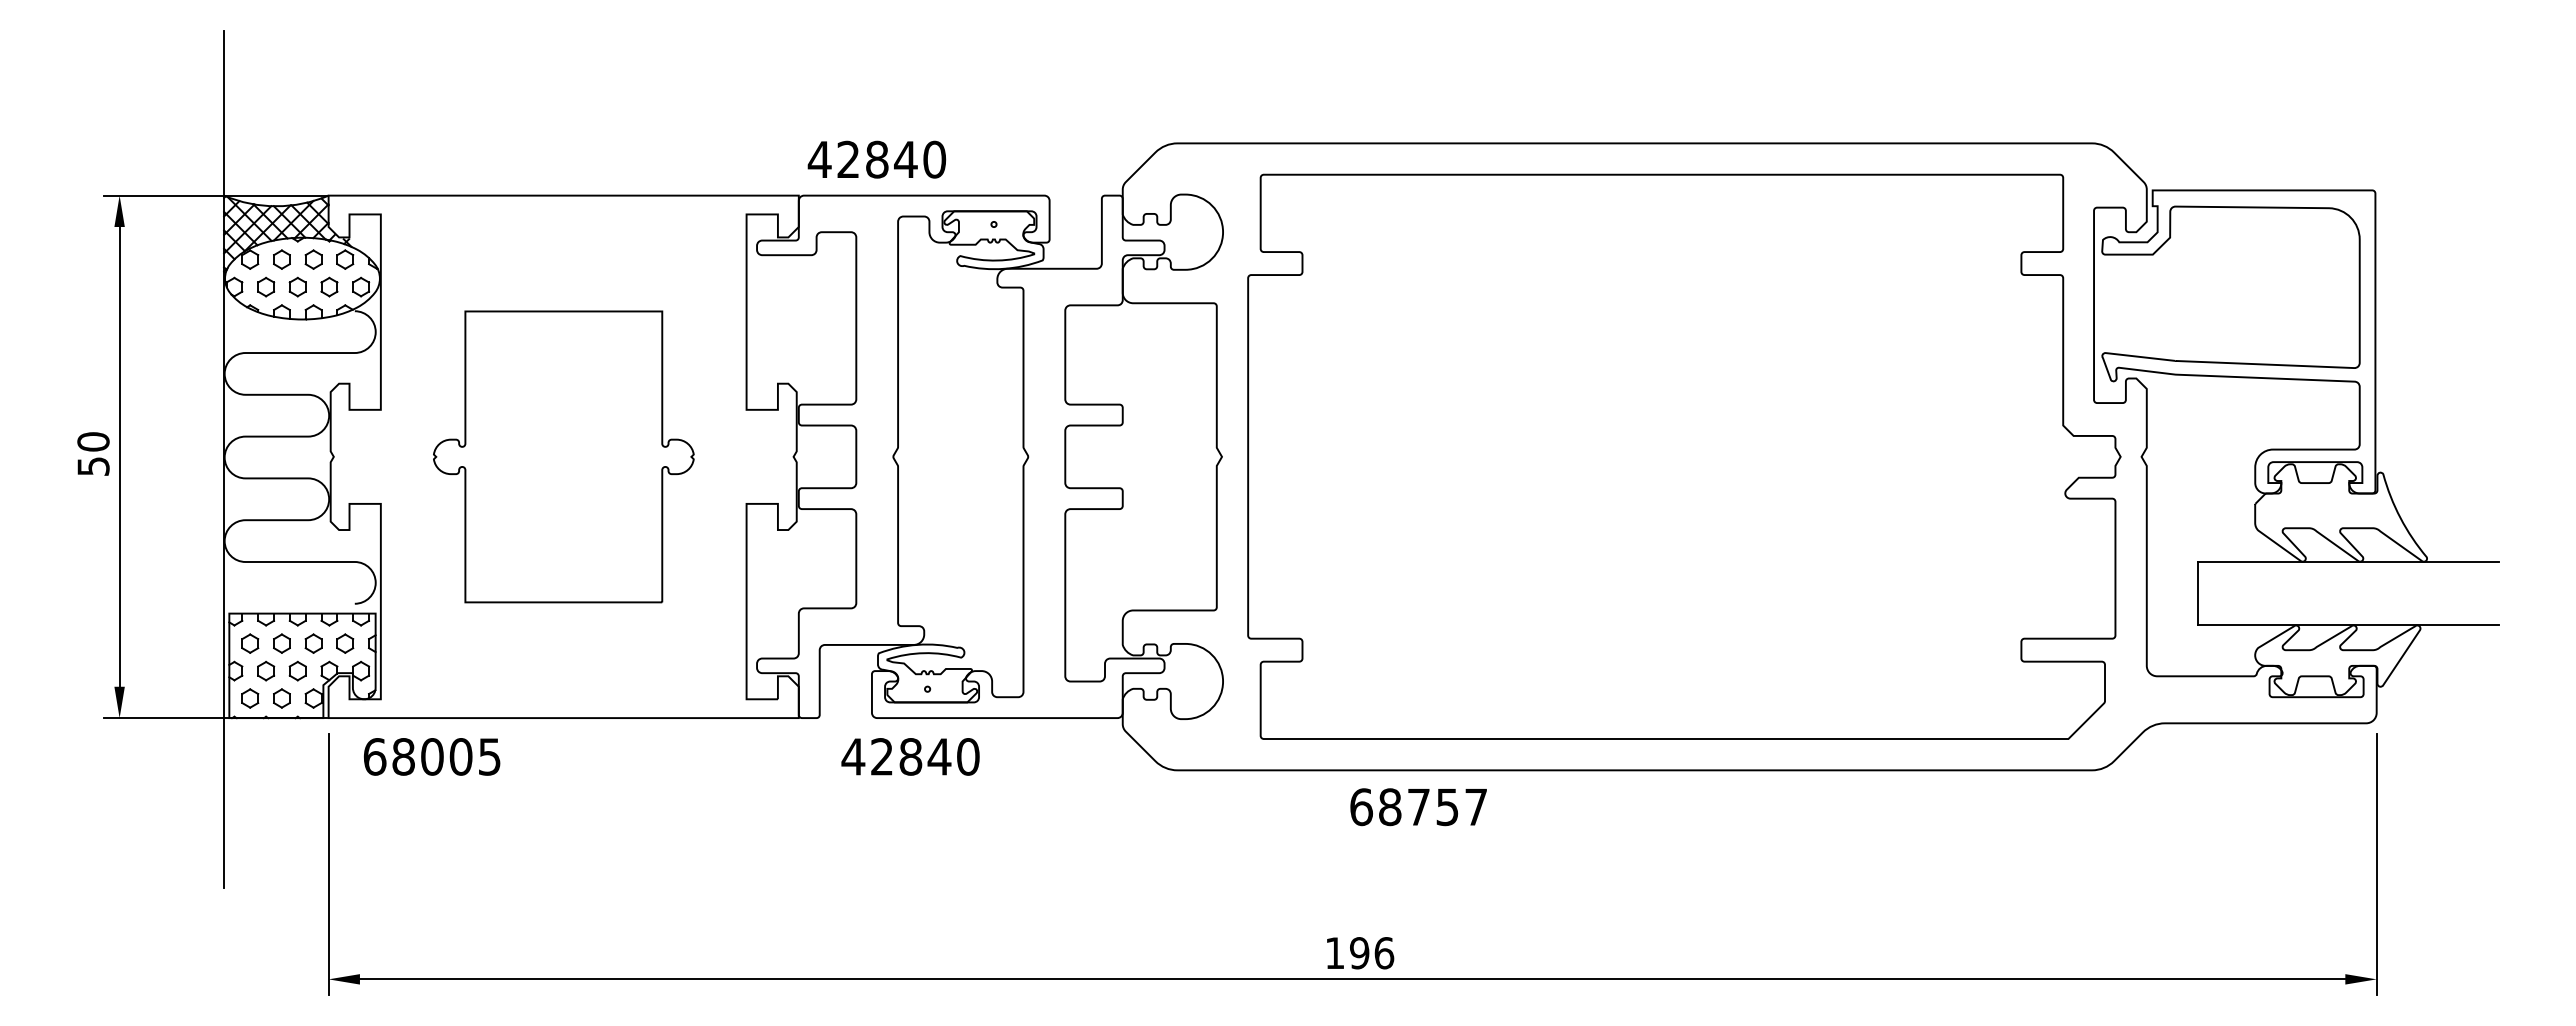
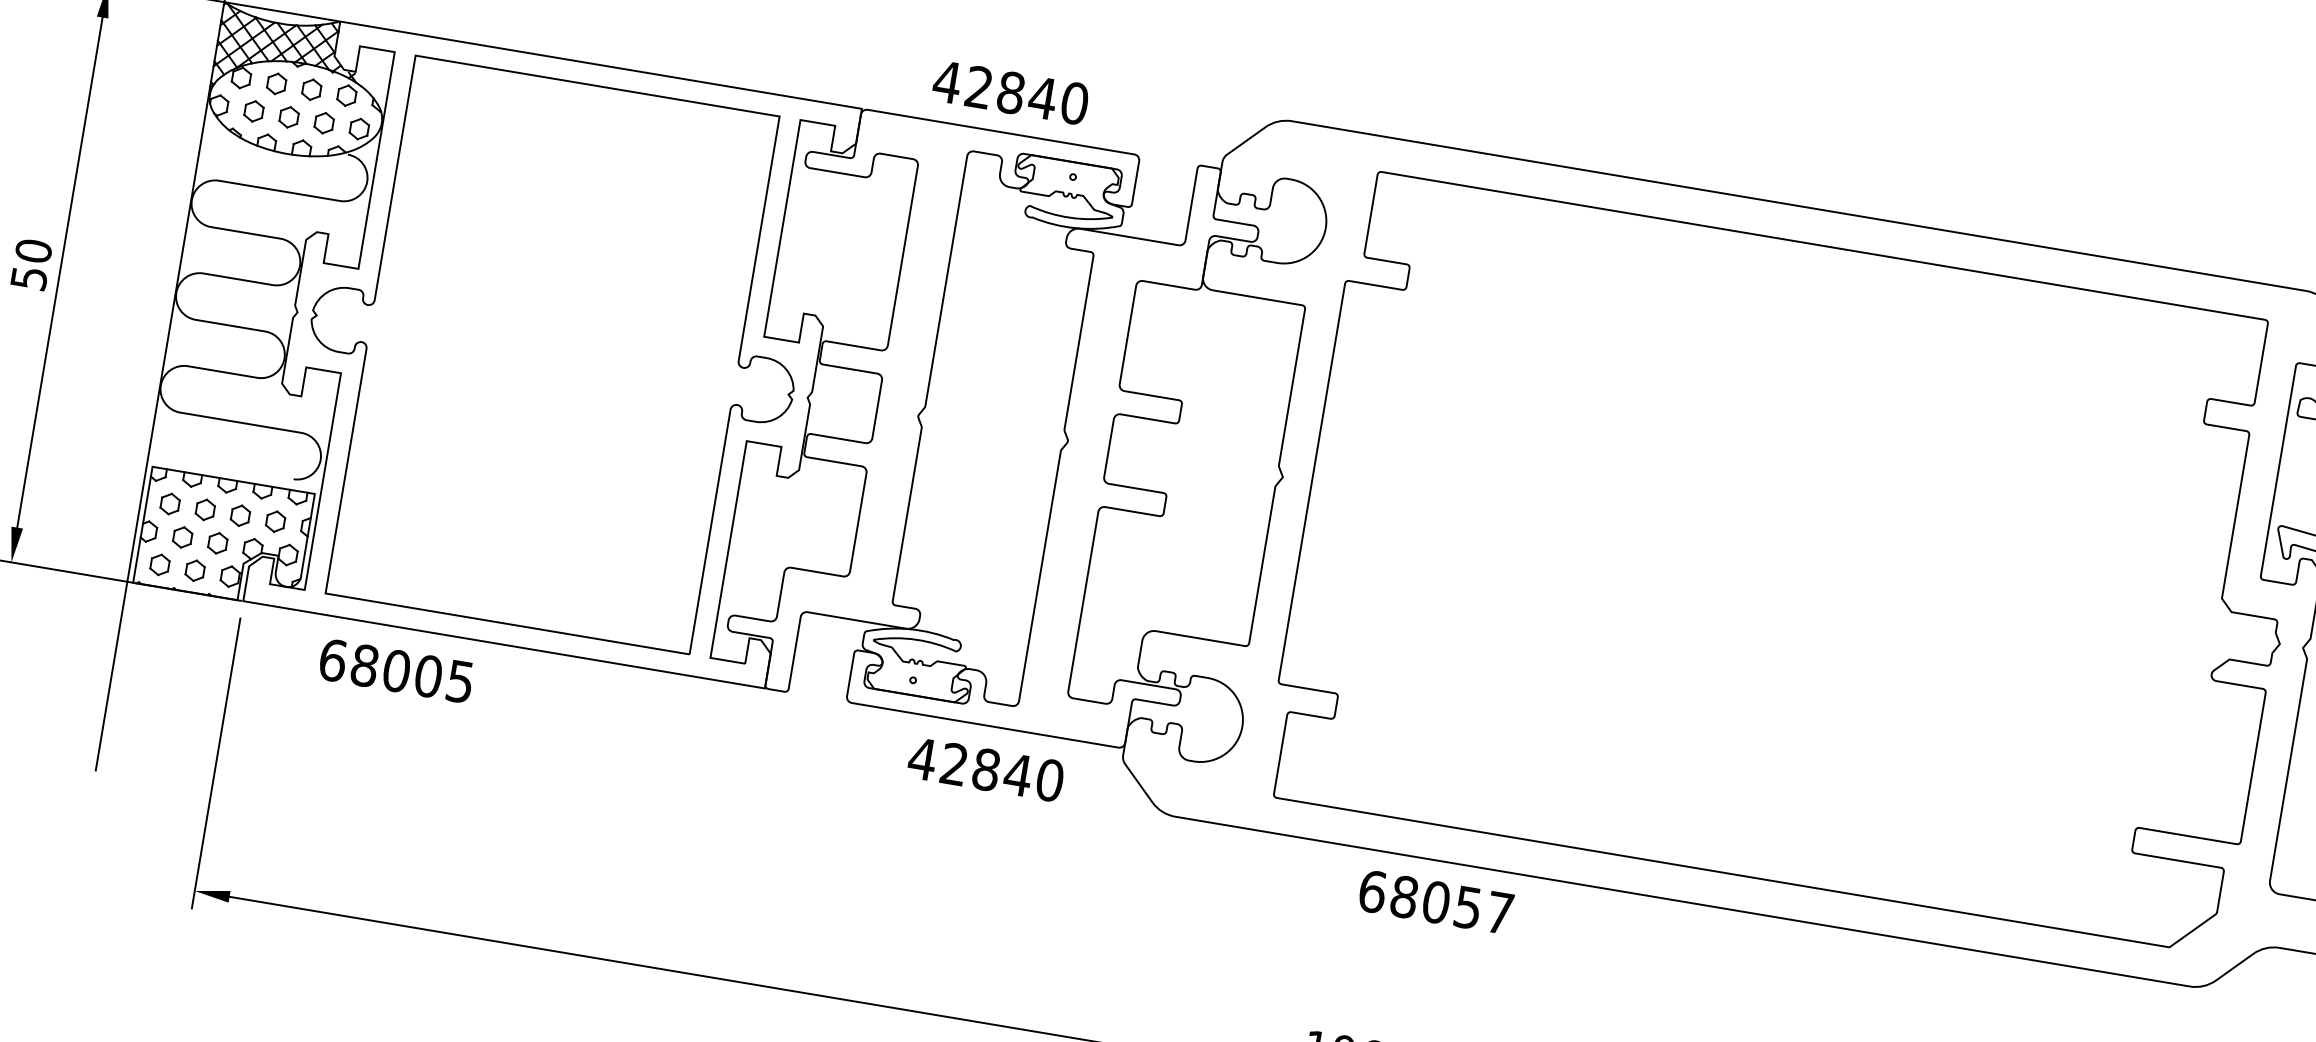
text: (876, 159) -> (1010, 92), moved
part: (563, 456) -> (552, 354), size x1.67
text: (432, 756) -> (396, 670), moved
text: (910, 756) -> (985, 769), moved
text: (1418, 807) -> (1435, 902), 68757 -> 68057

